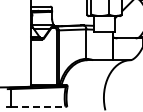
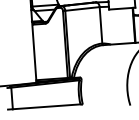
line: (38, 106) -> (47, 106), dashed -> solid

